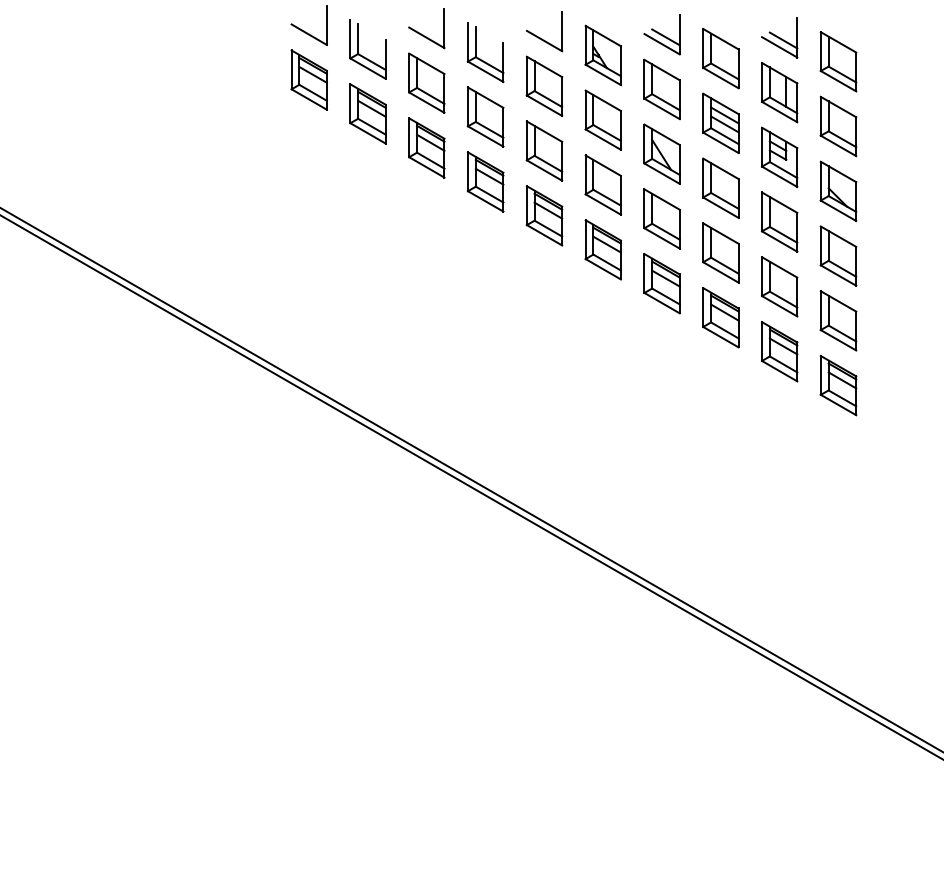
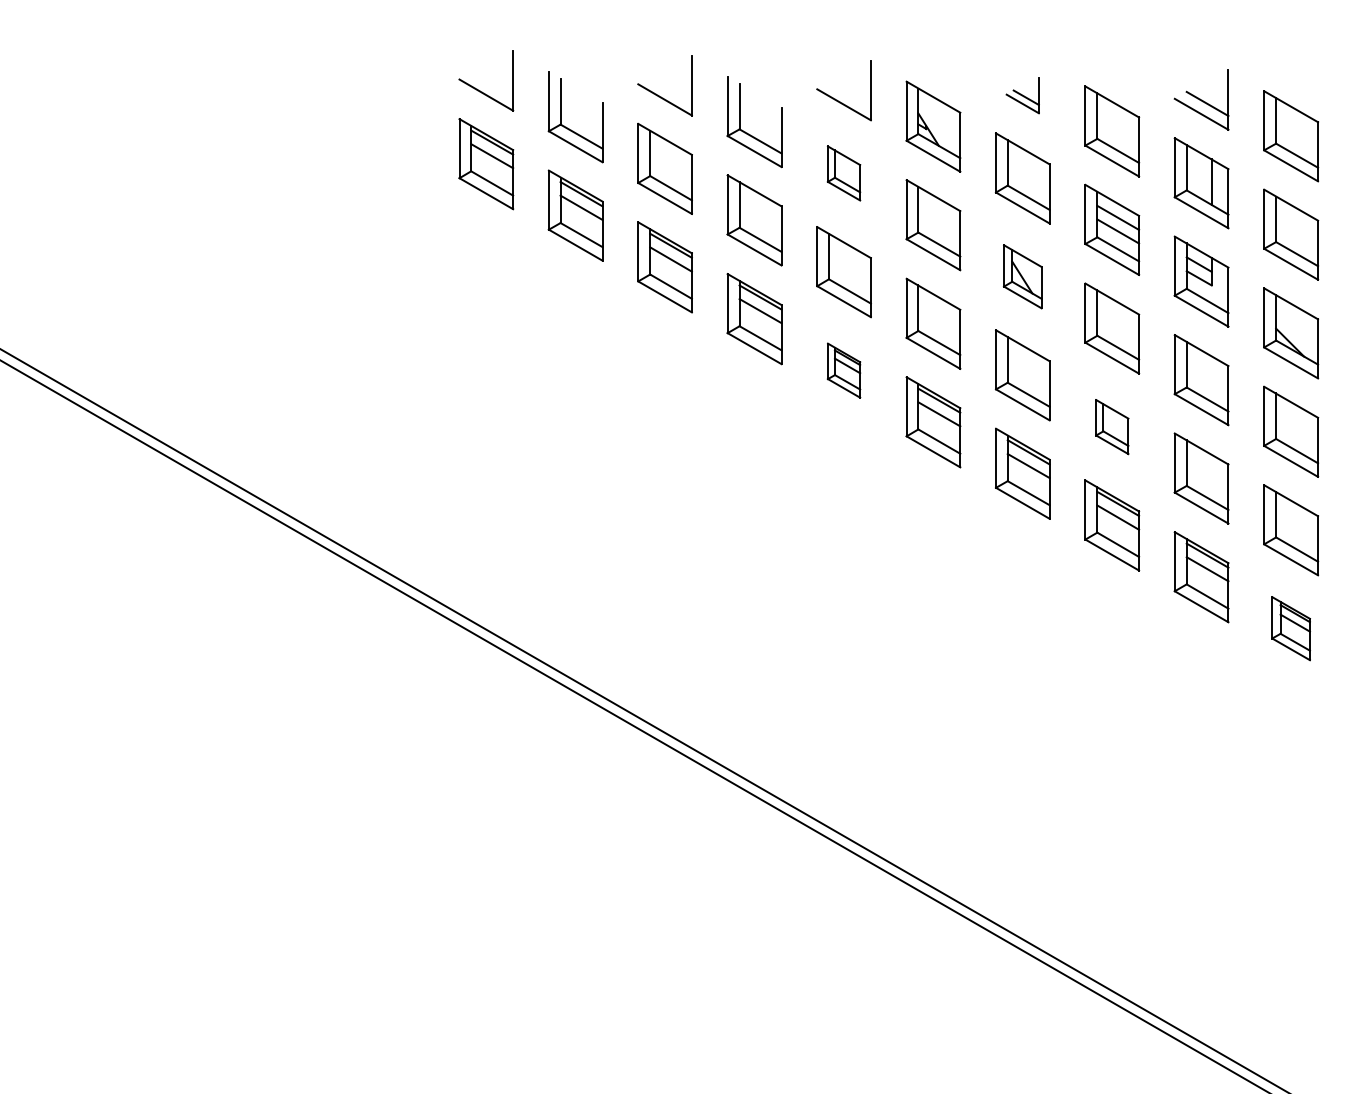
part: (661, 34) -> (1021, 94), size x0.6
part: (544, 85) -> (844, 172), size x0.6
part: (661, 153) -> (1021, 275), size x0.7
part: (544, 215) -> (844, 370), size x0.6
part: (720, 252) -> (1111, 426), size x0.6
part: (838, 385) -> (1291, 628), size x0.7

